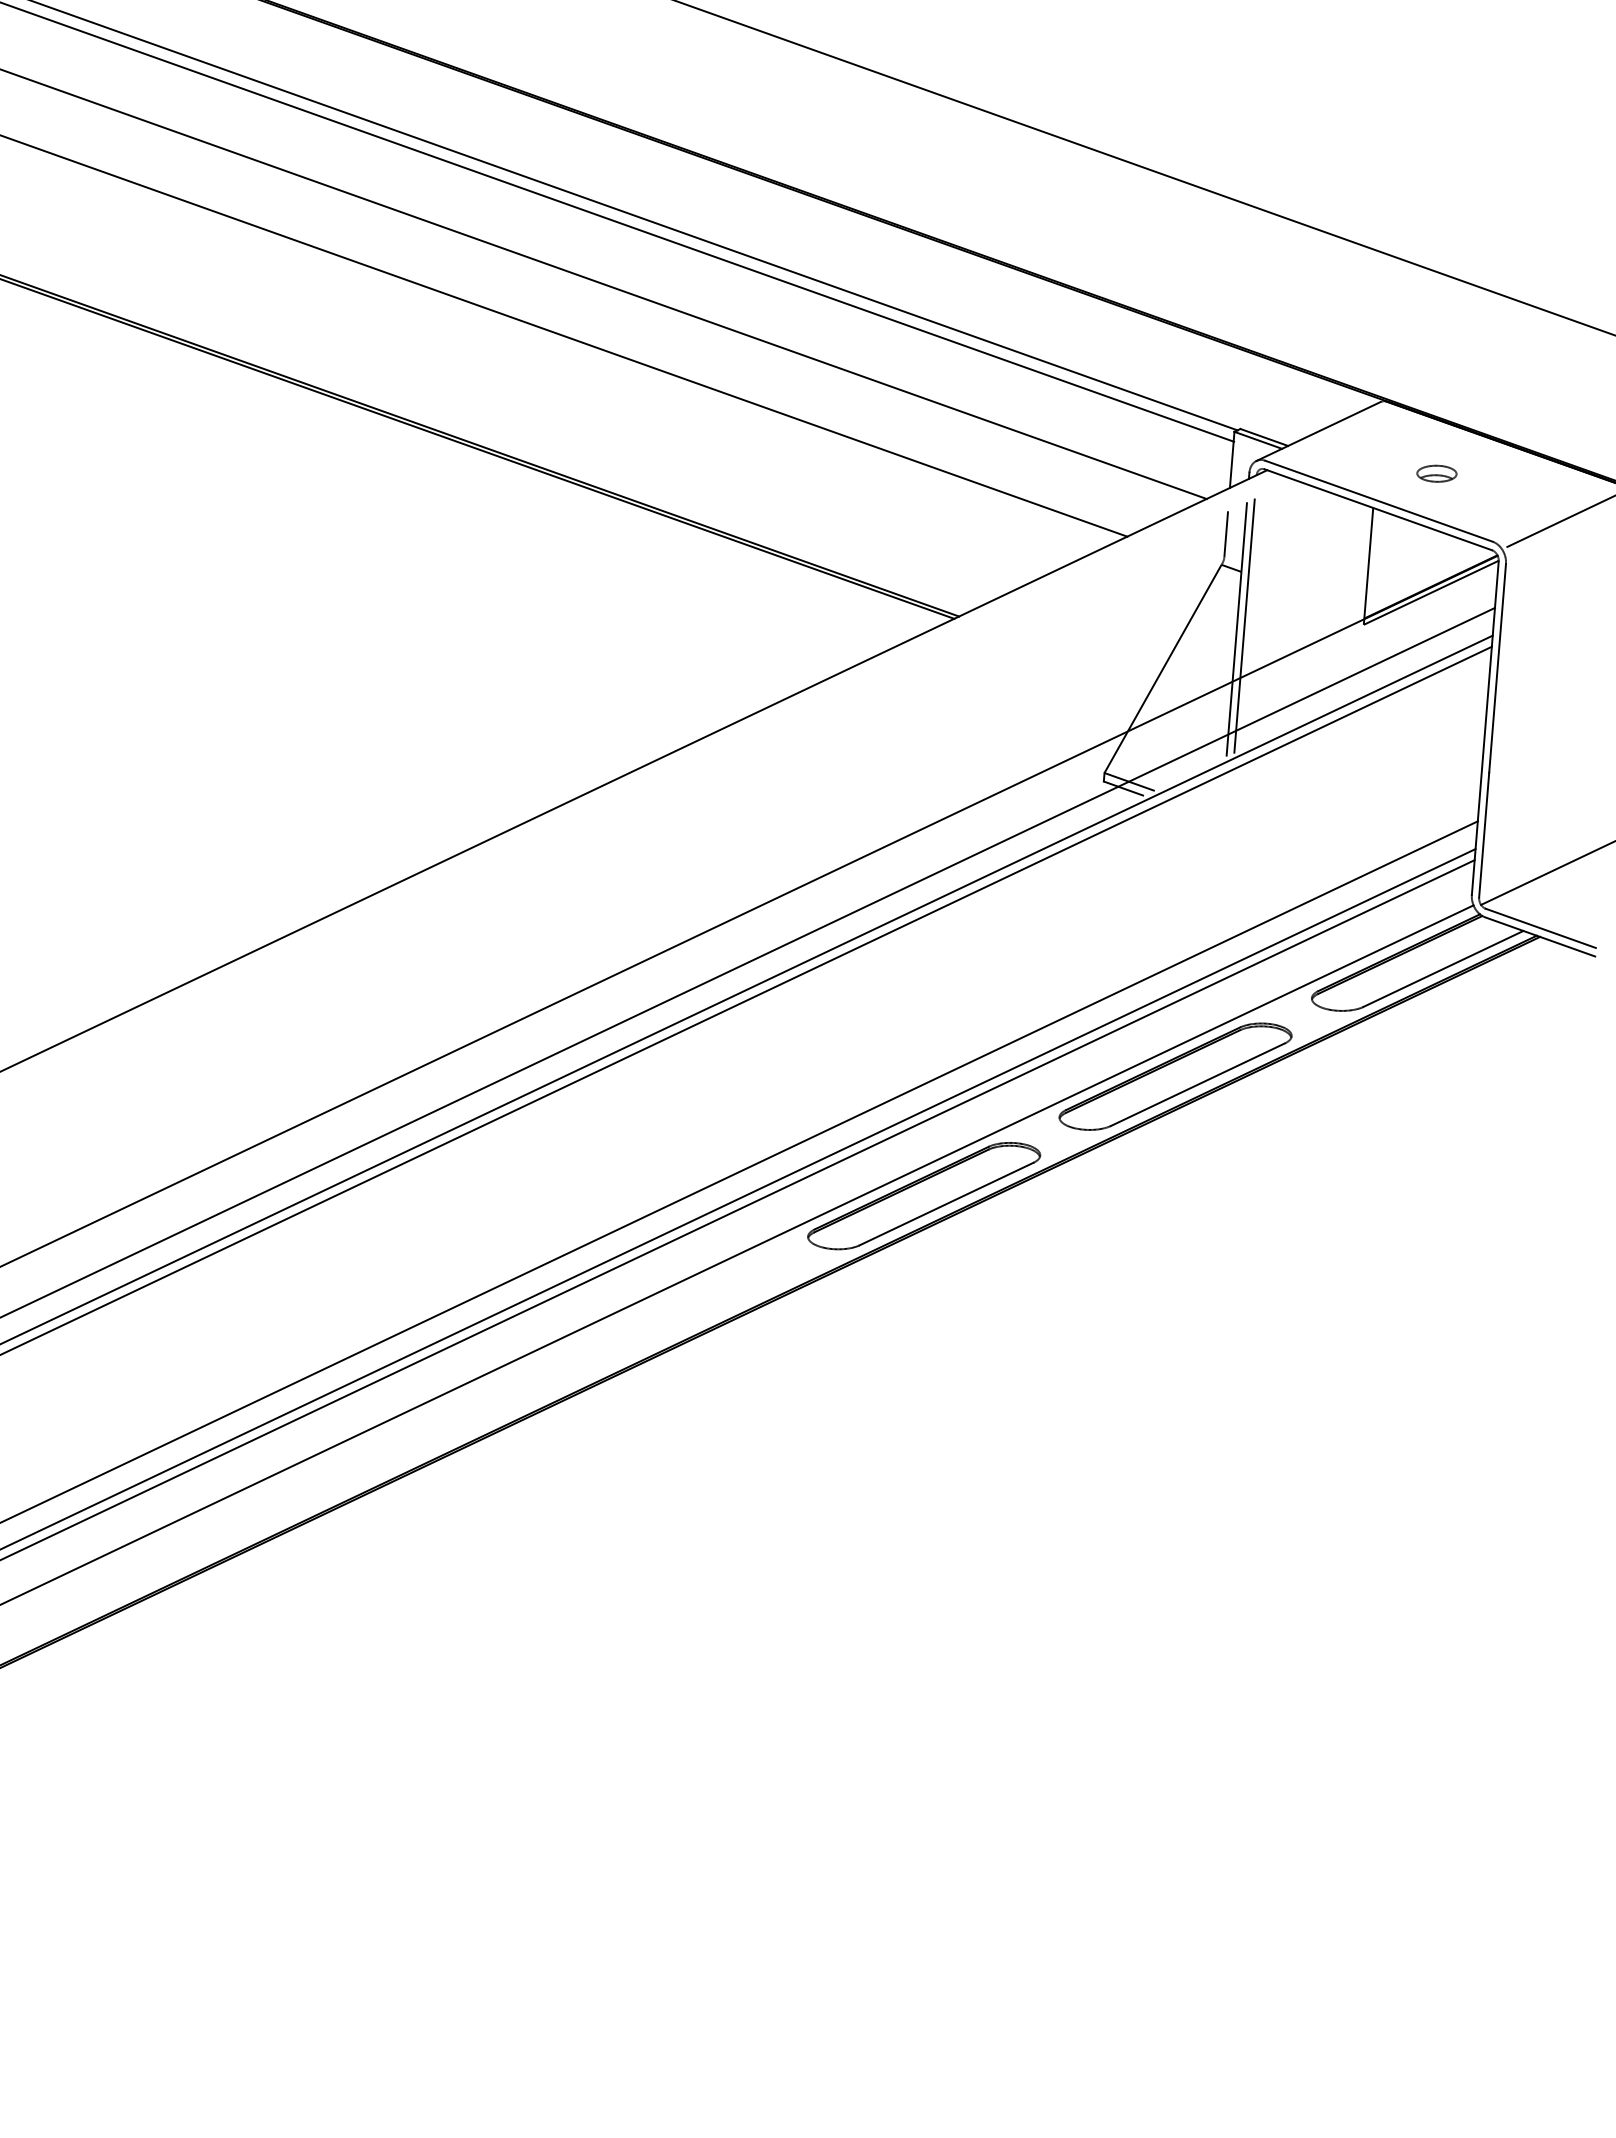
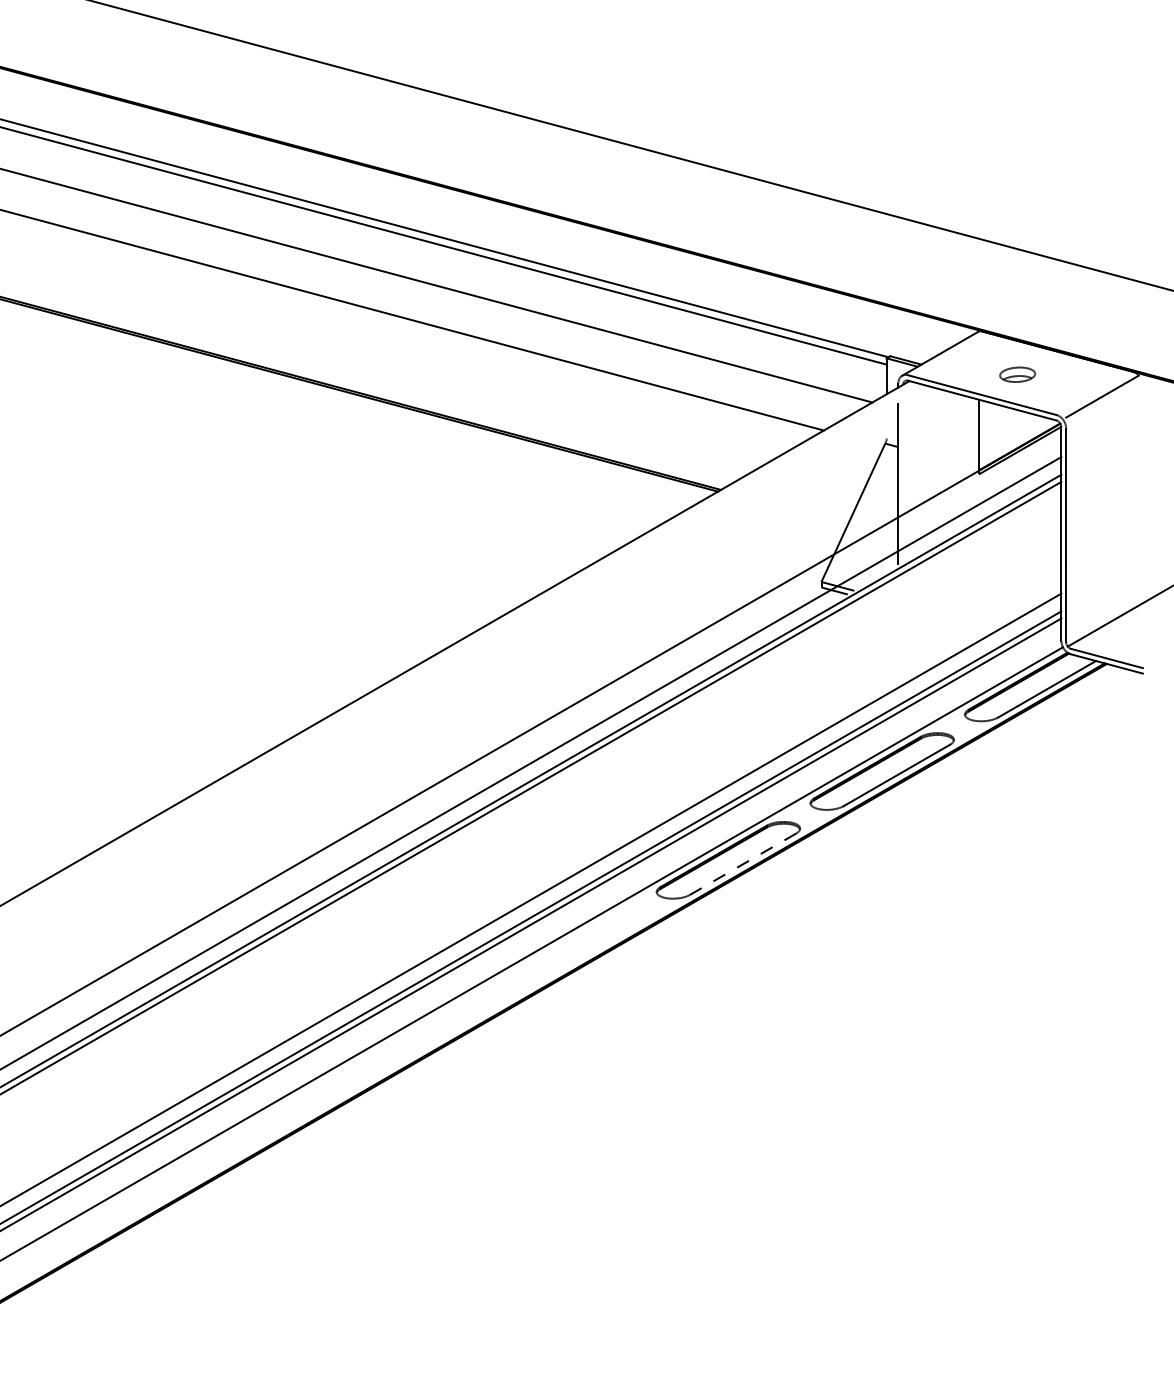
part: (1436, 473) -> (1017, 374), size x1.4
line: (1225, 533) -> (886, 423), removed
line: (1245, 626) -> (903, 481), removed
line: (945, 1204) -> (742, 864), solid -> dashed

